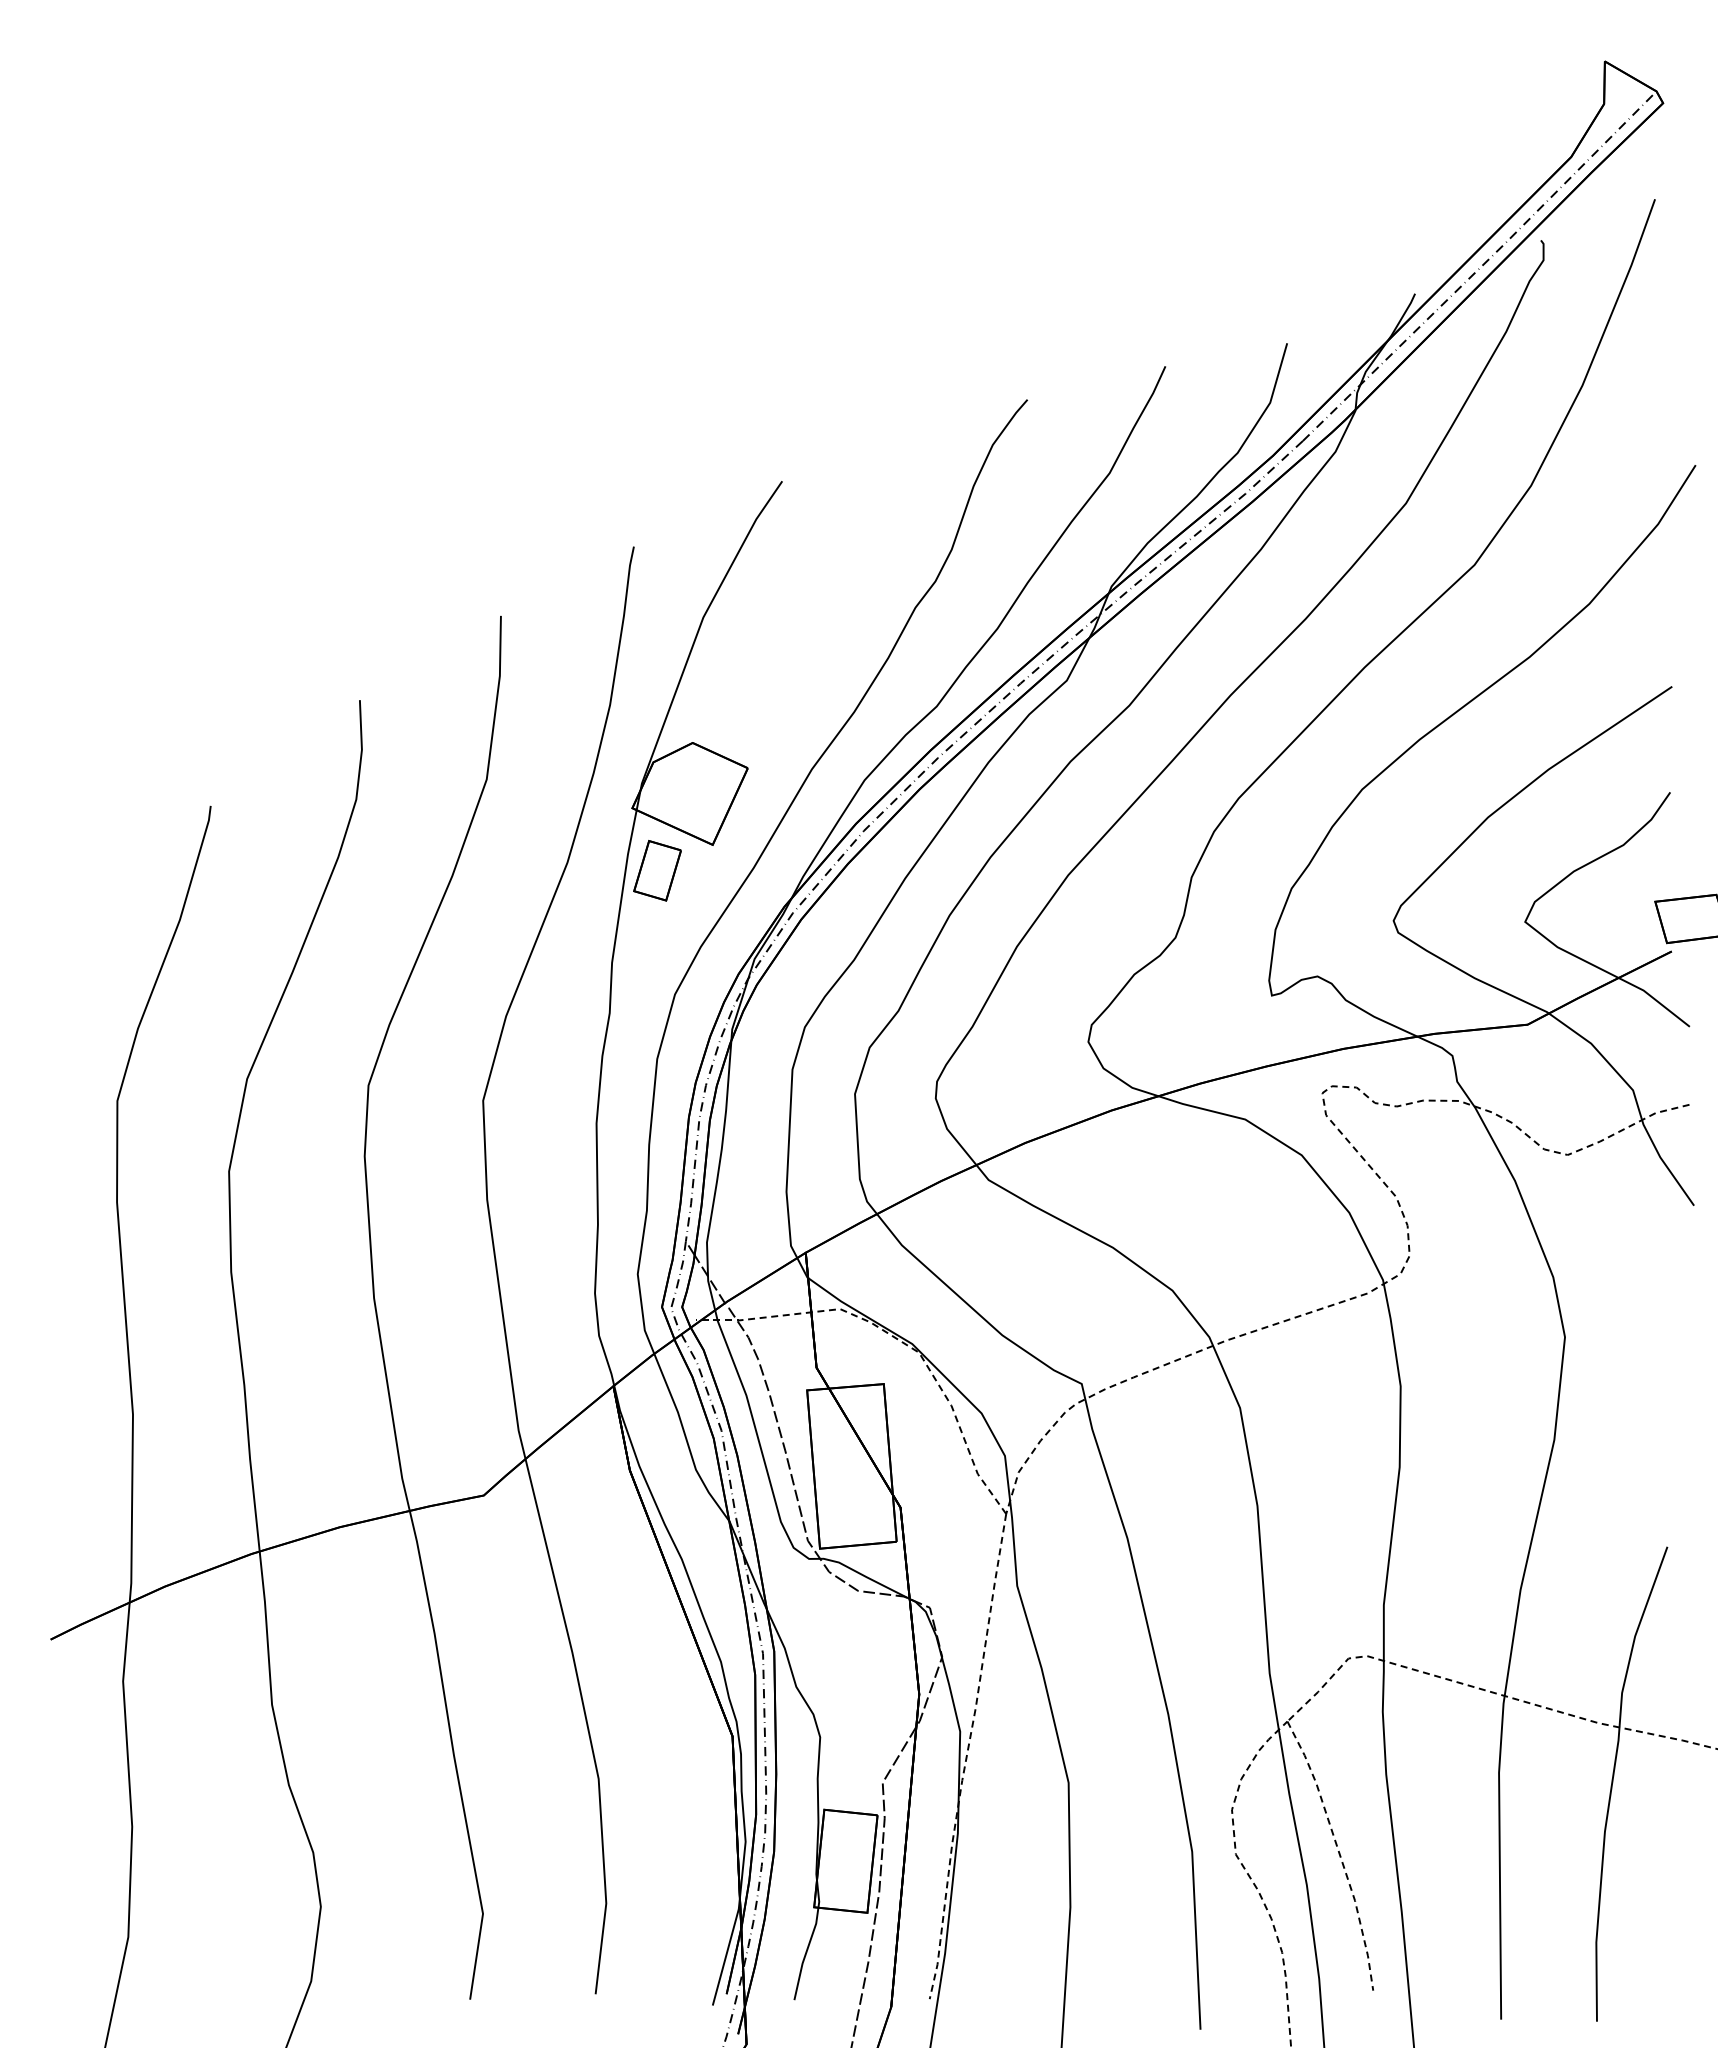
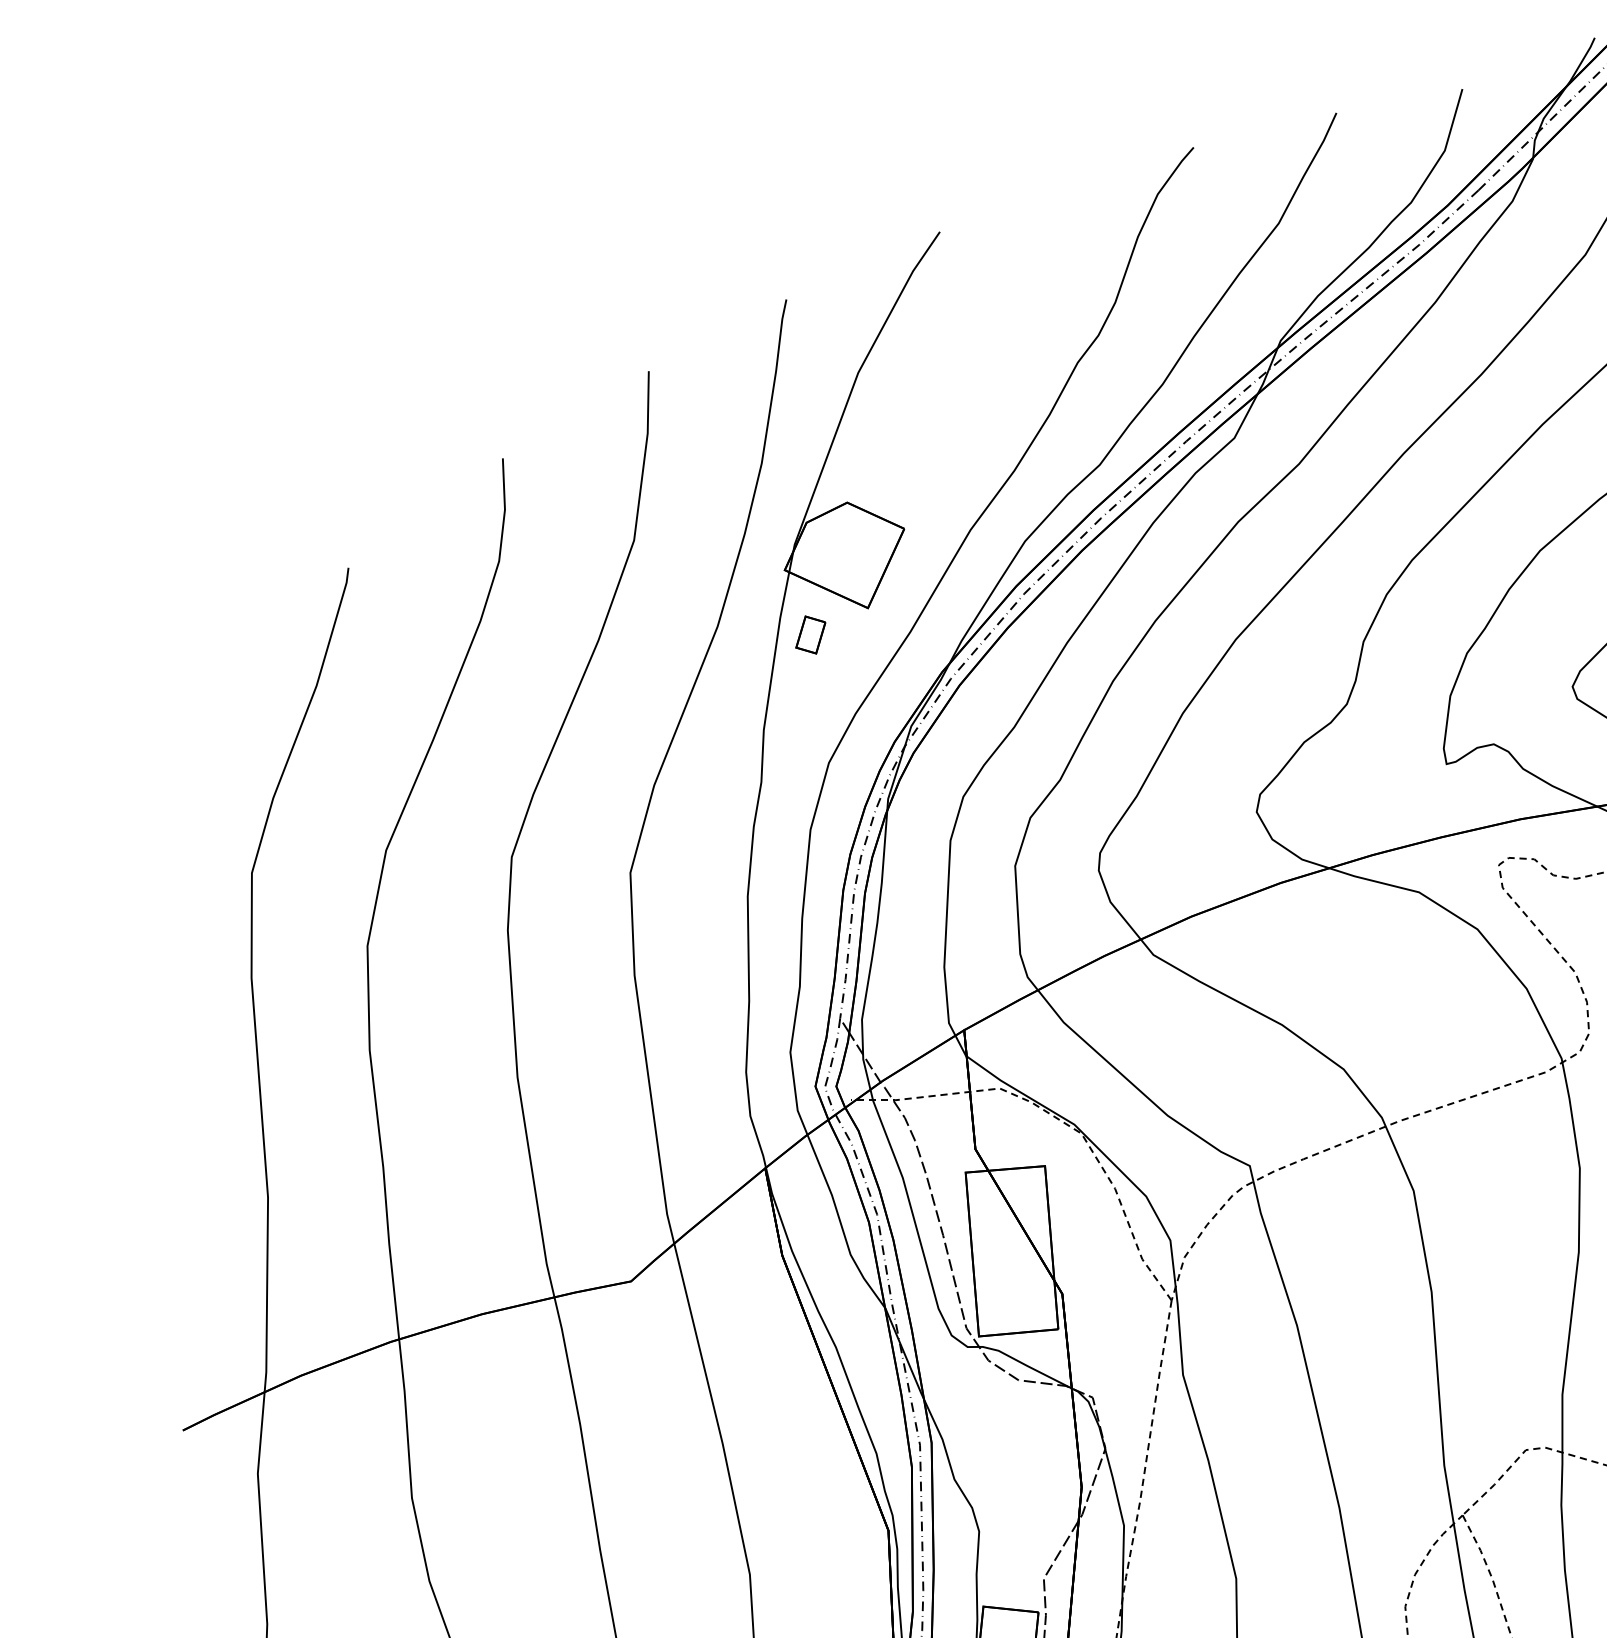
part: (657, 870) -> (810, 634), size x0.6

